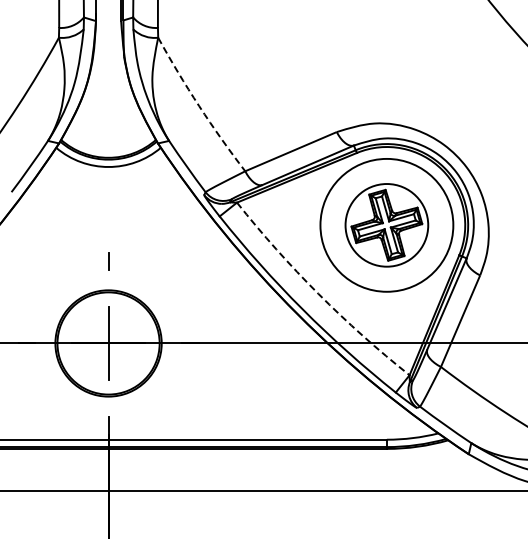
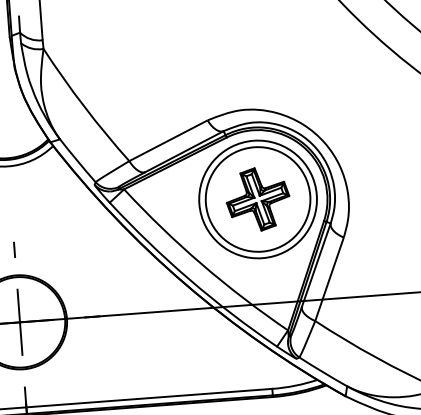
arc: (199, 106) -> (84, 106), dashed -> solid
circle: (386, 225) -> (257, 199), size x1.43
arc: (318, 293) -> (202, 264), dashed -> solid

